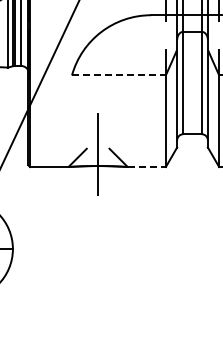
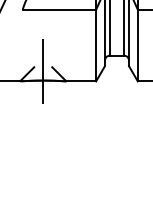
line: (118, 75) -> (59, 9), dashed -> solid
line: (147, 167) -> (81, 81), dashed -> solid

